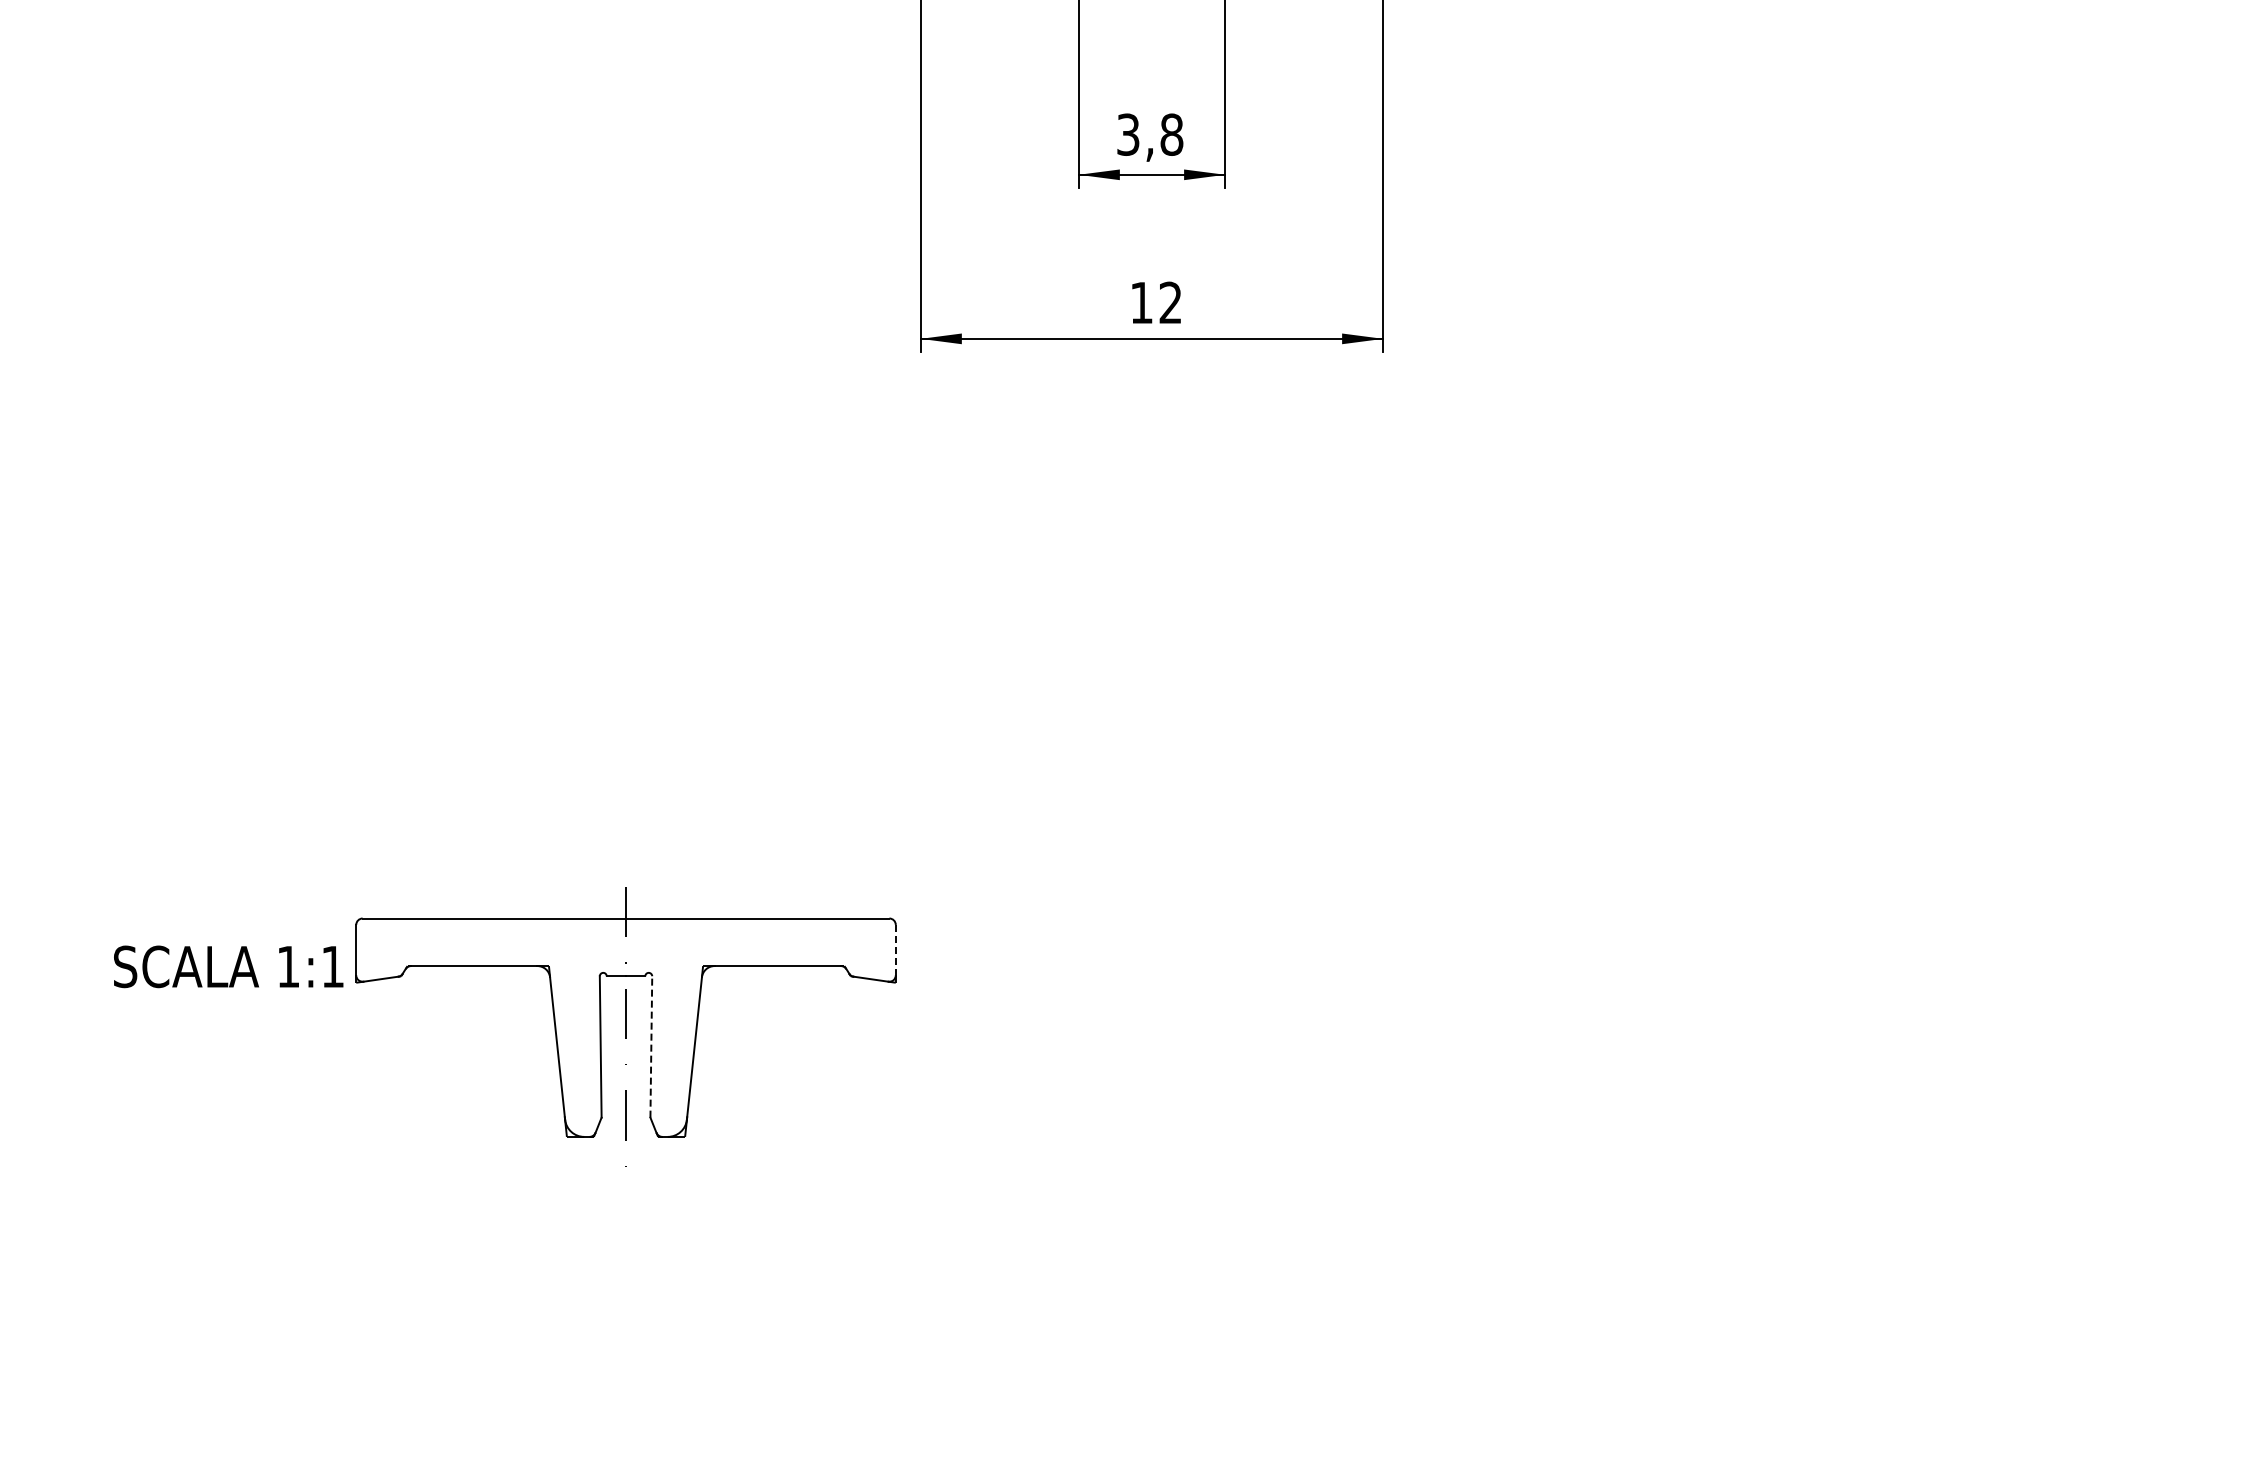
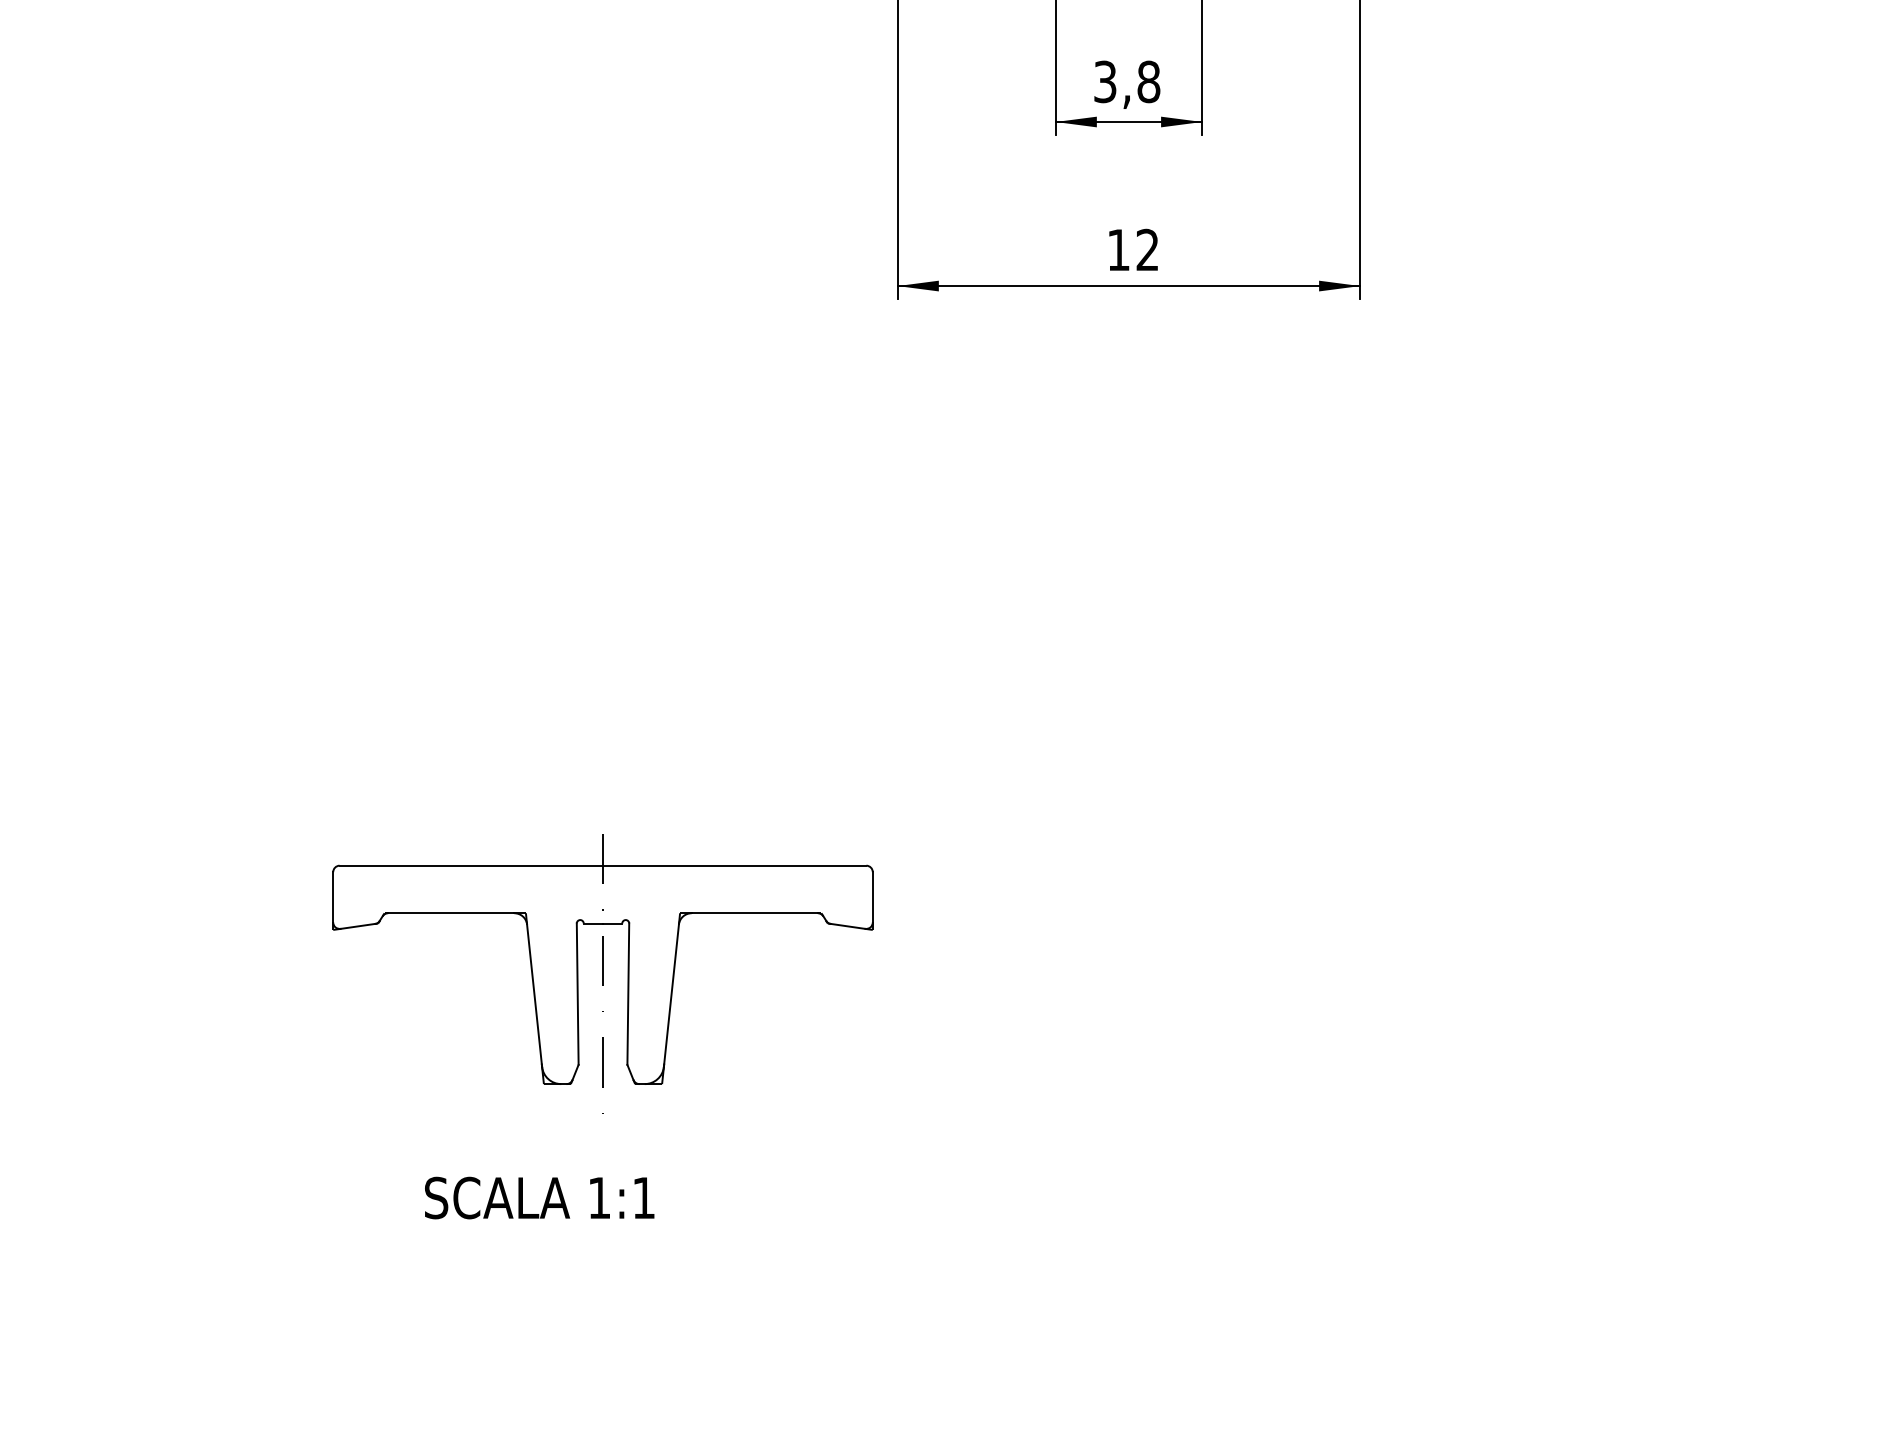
line: (895, 950) -> (872, 897), dashed -> solid
text: (228, 966) -> (539, 1197), moved
line: (651, 1046) -> (628, 993), dashed -> solid

